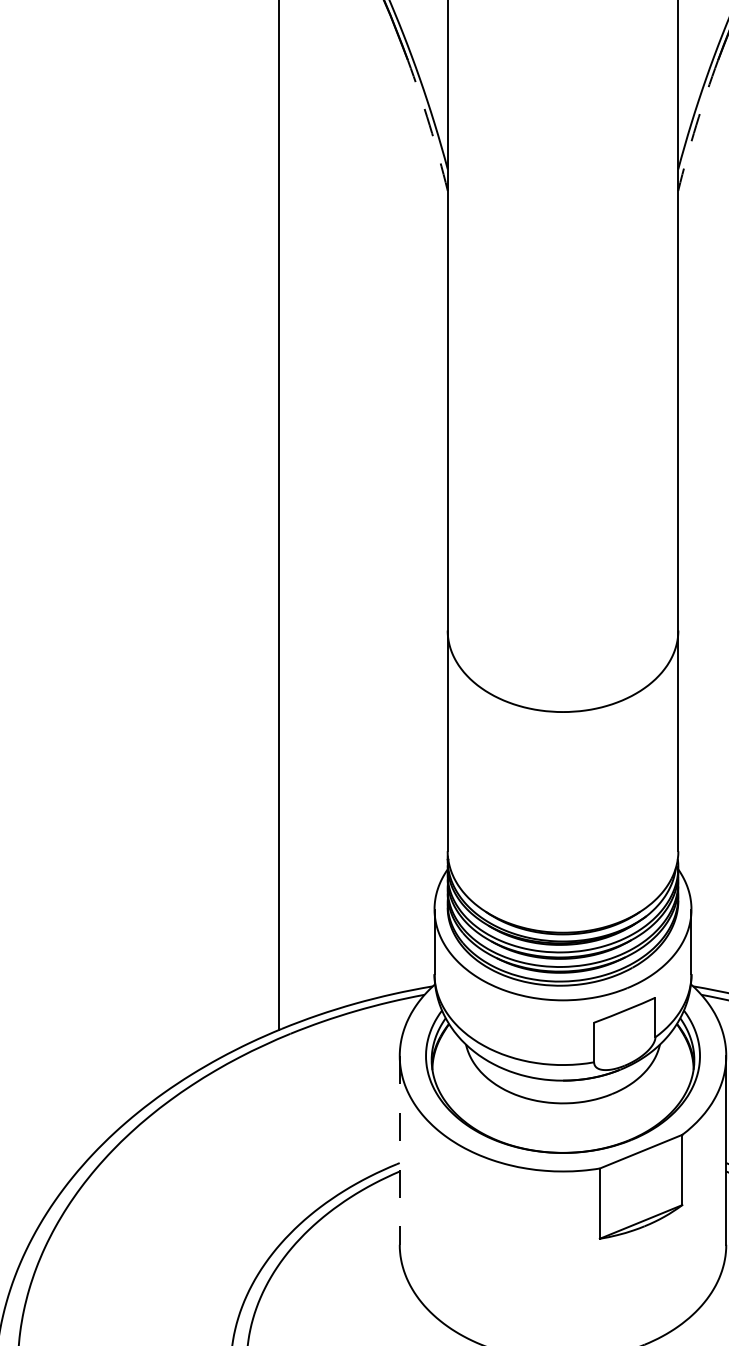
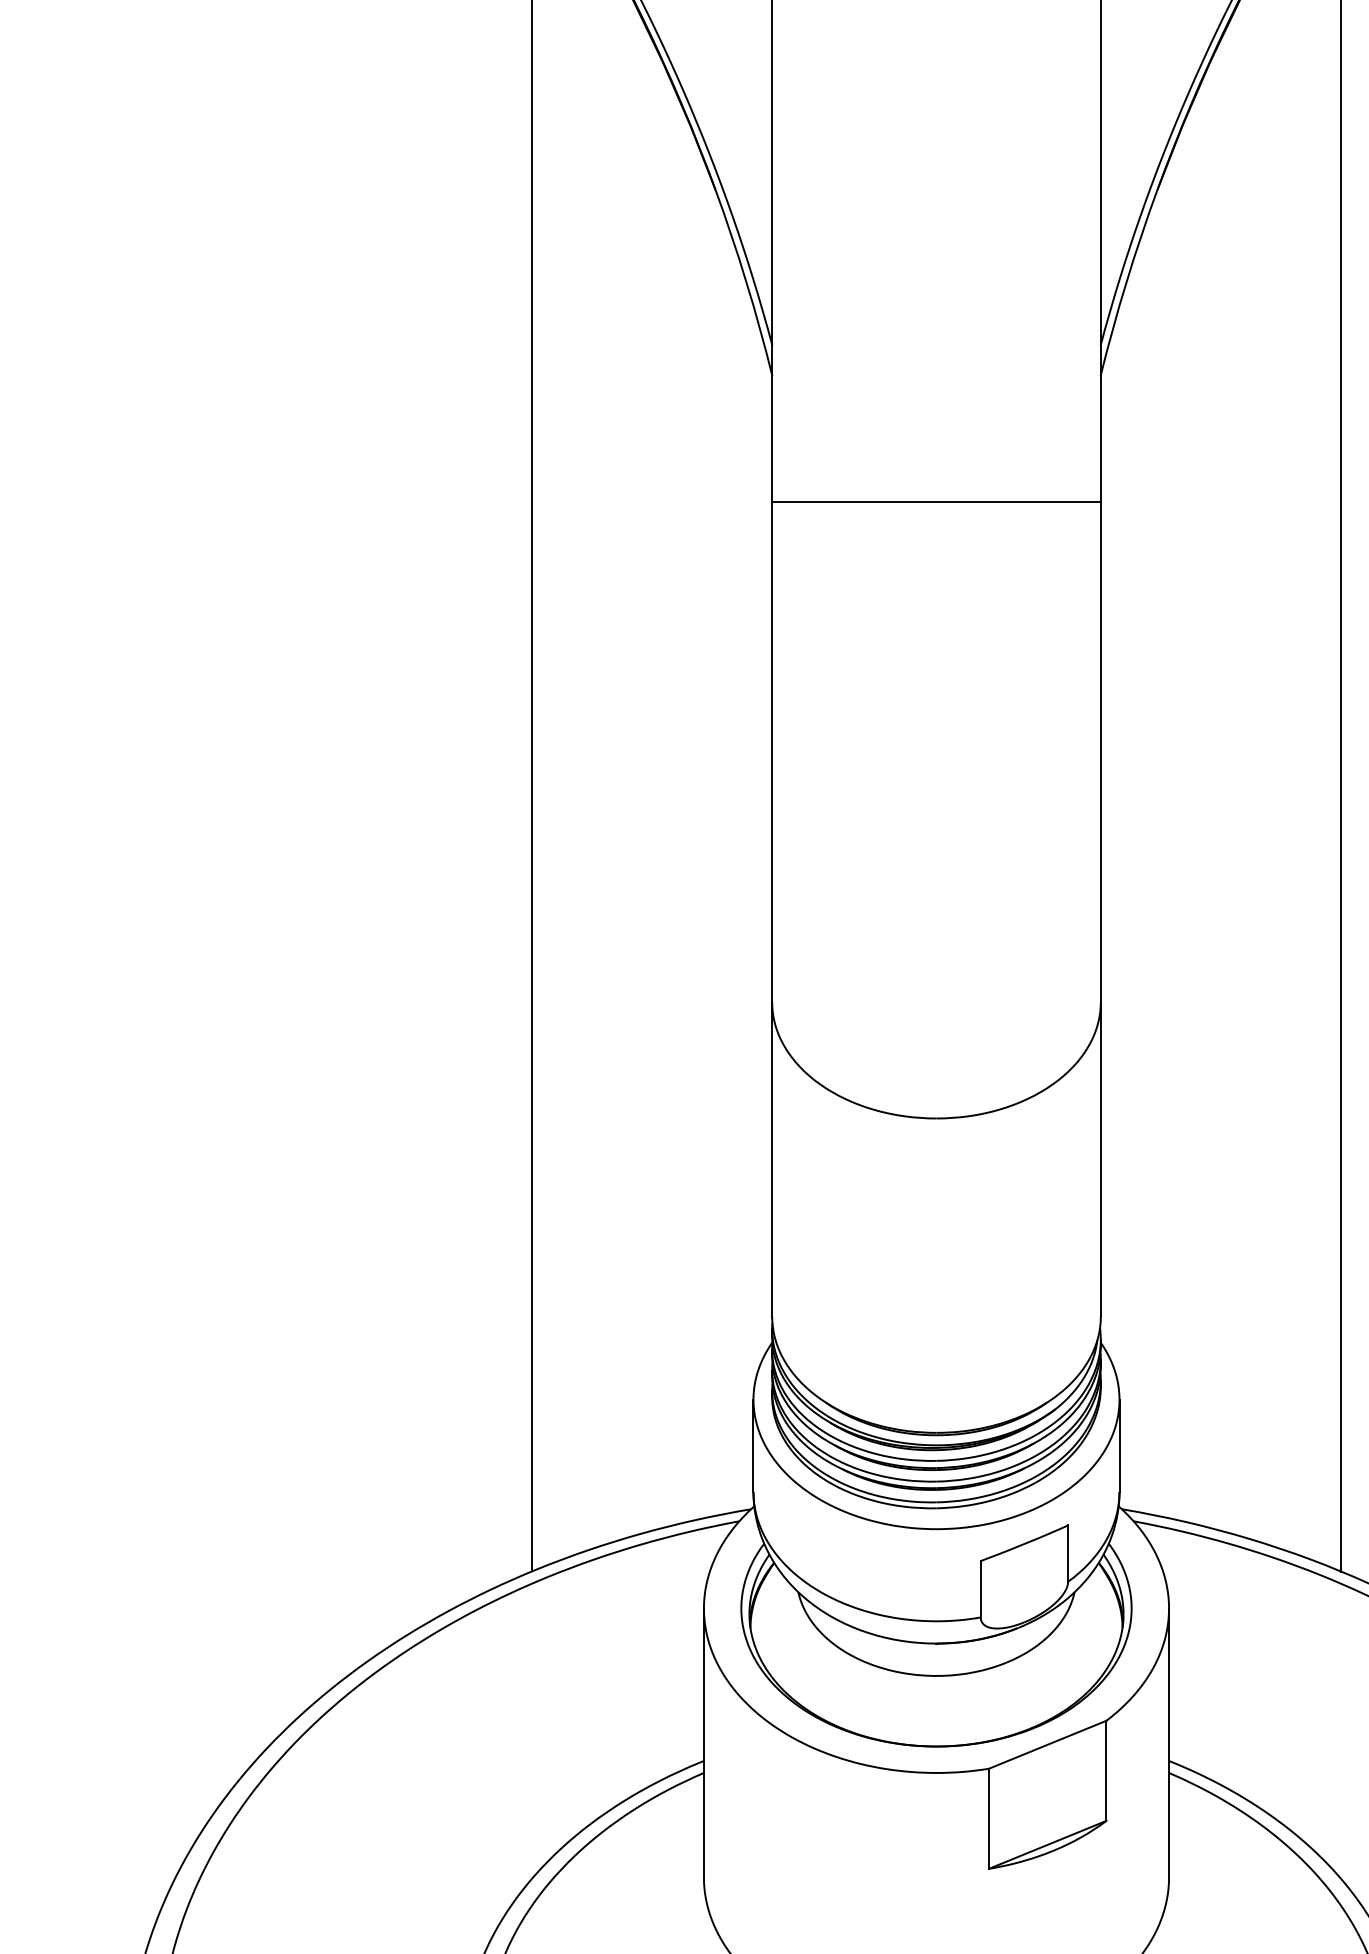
arc: (429, 125) -> (746, 282), dashed -> solid
arc: (696, 125) -> (1126, 282), dashed -> solid
line: (563, 278) -> (936, 501), added
line: (399, 1150) -> (703, 1743), dashed -> solid

